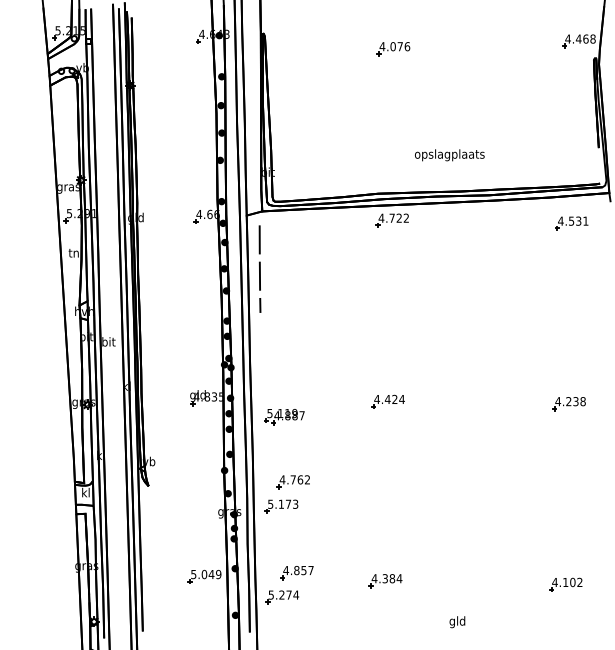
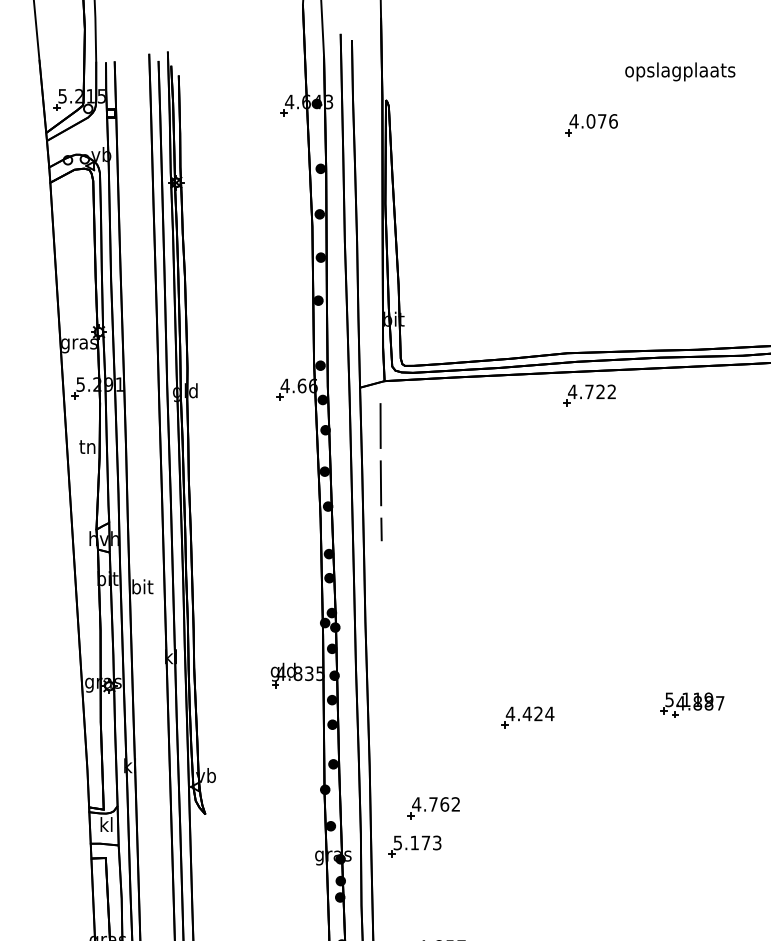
text: (449, 155) -> (679, 72), moved
part: (387, 401) -> (526, 717), moved
part: (284, 417) -> (692, 706), moved

